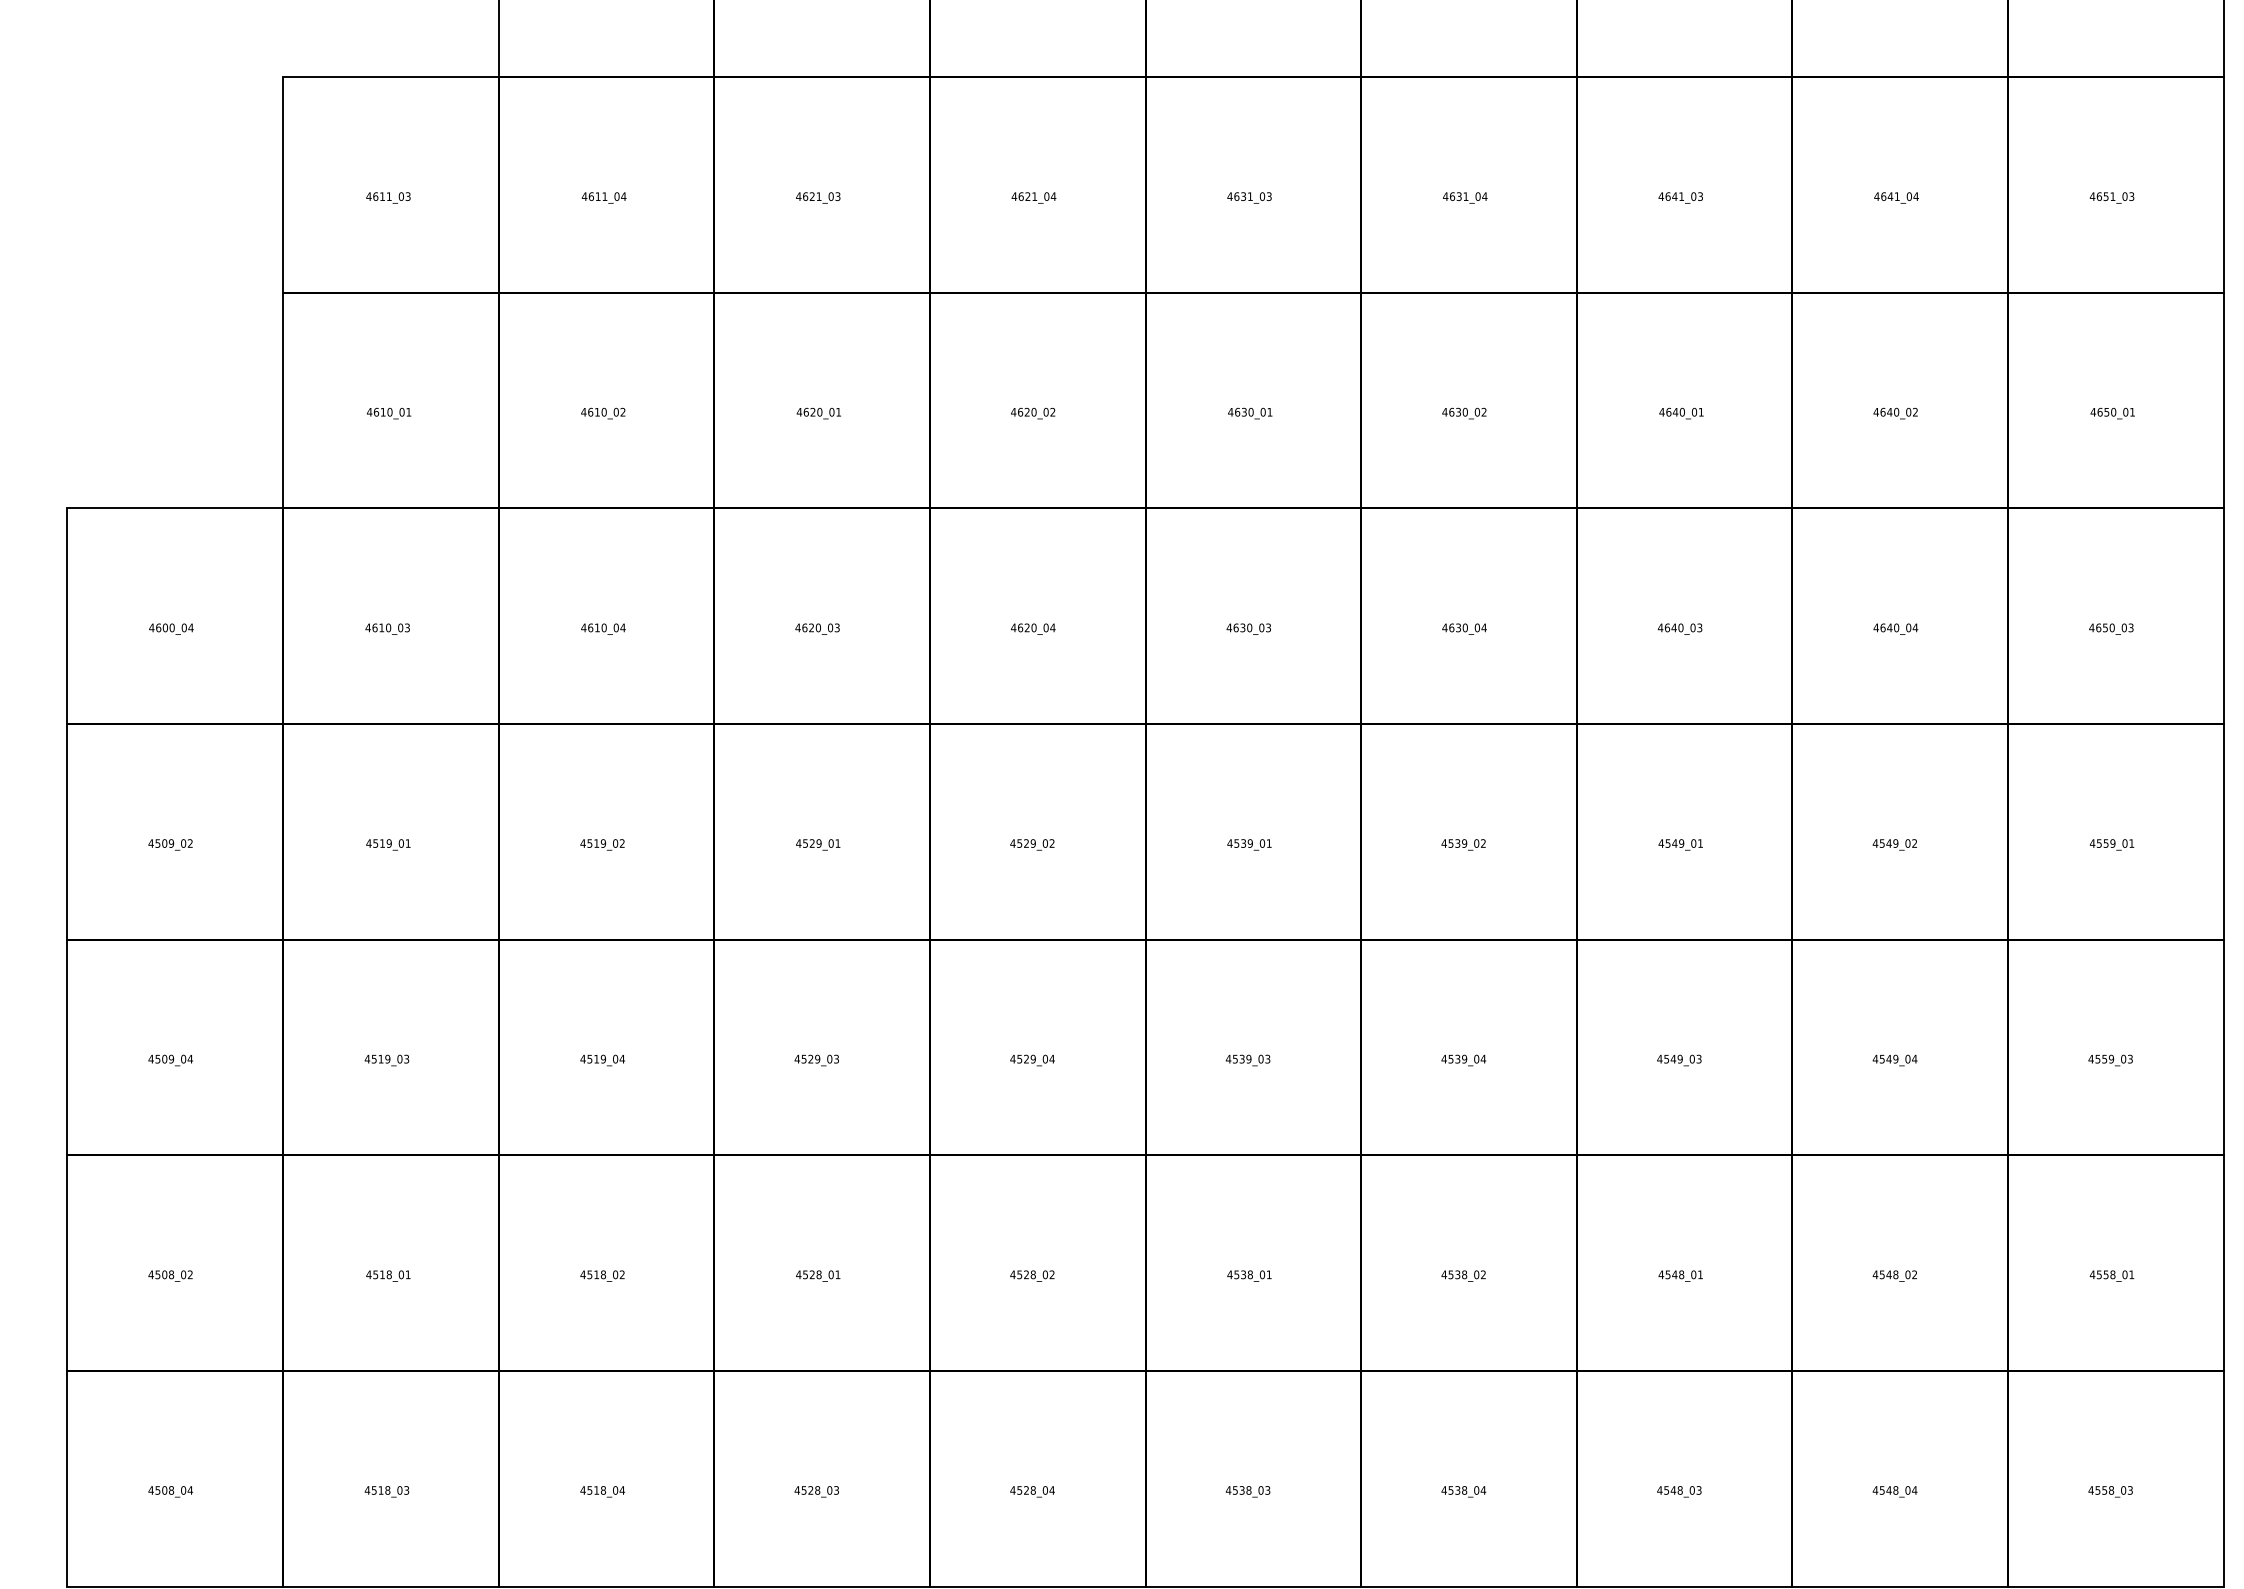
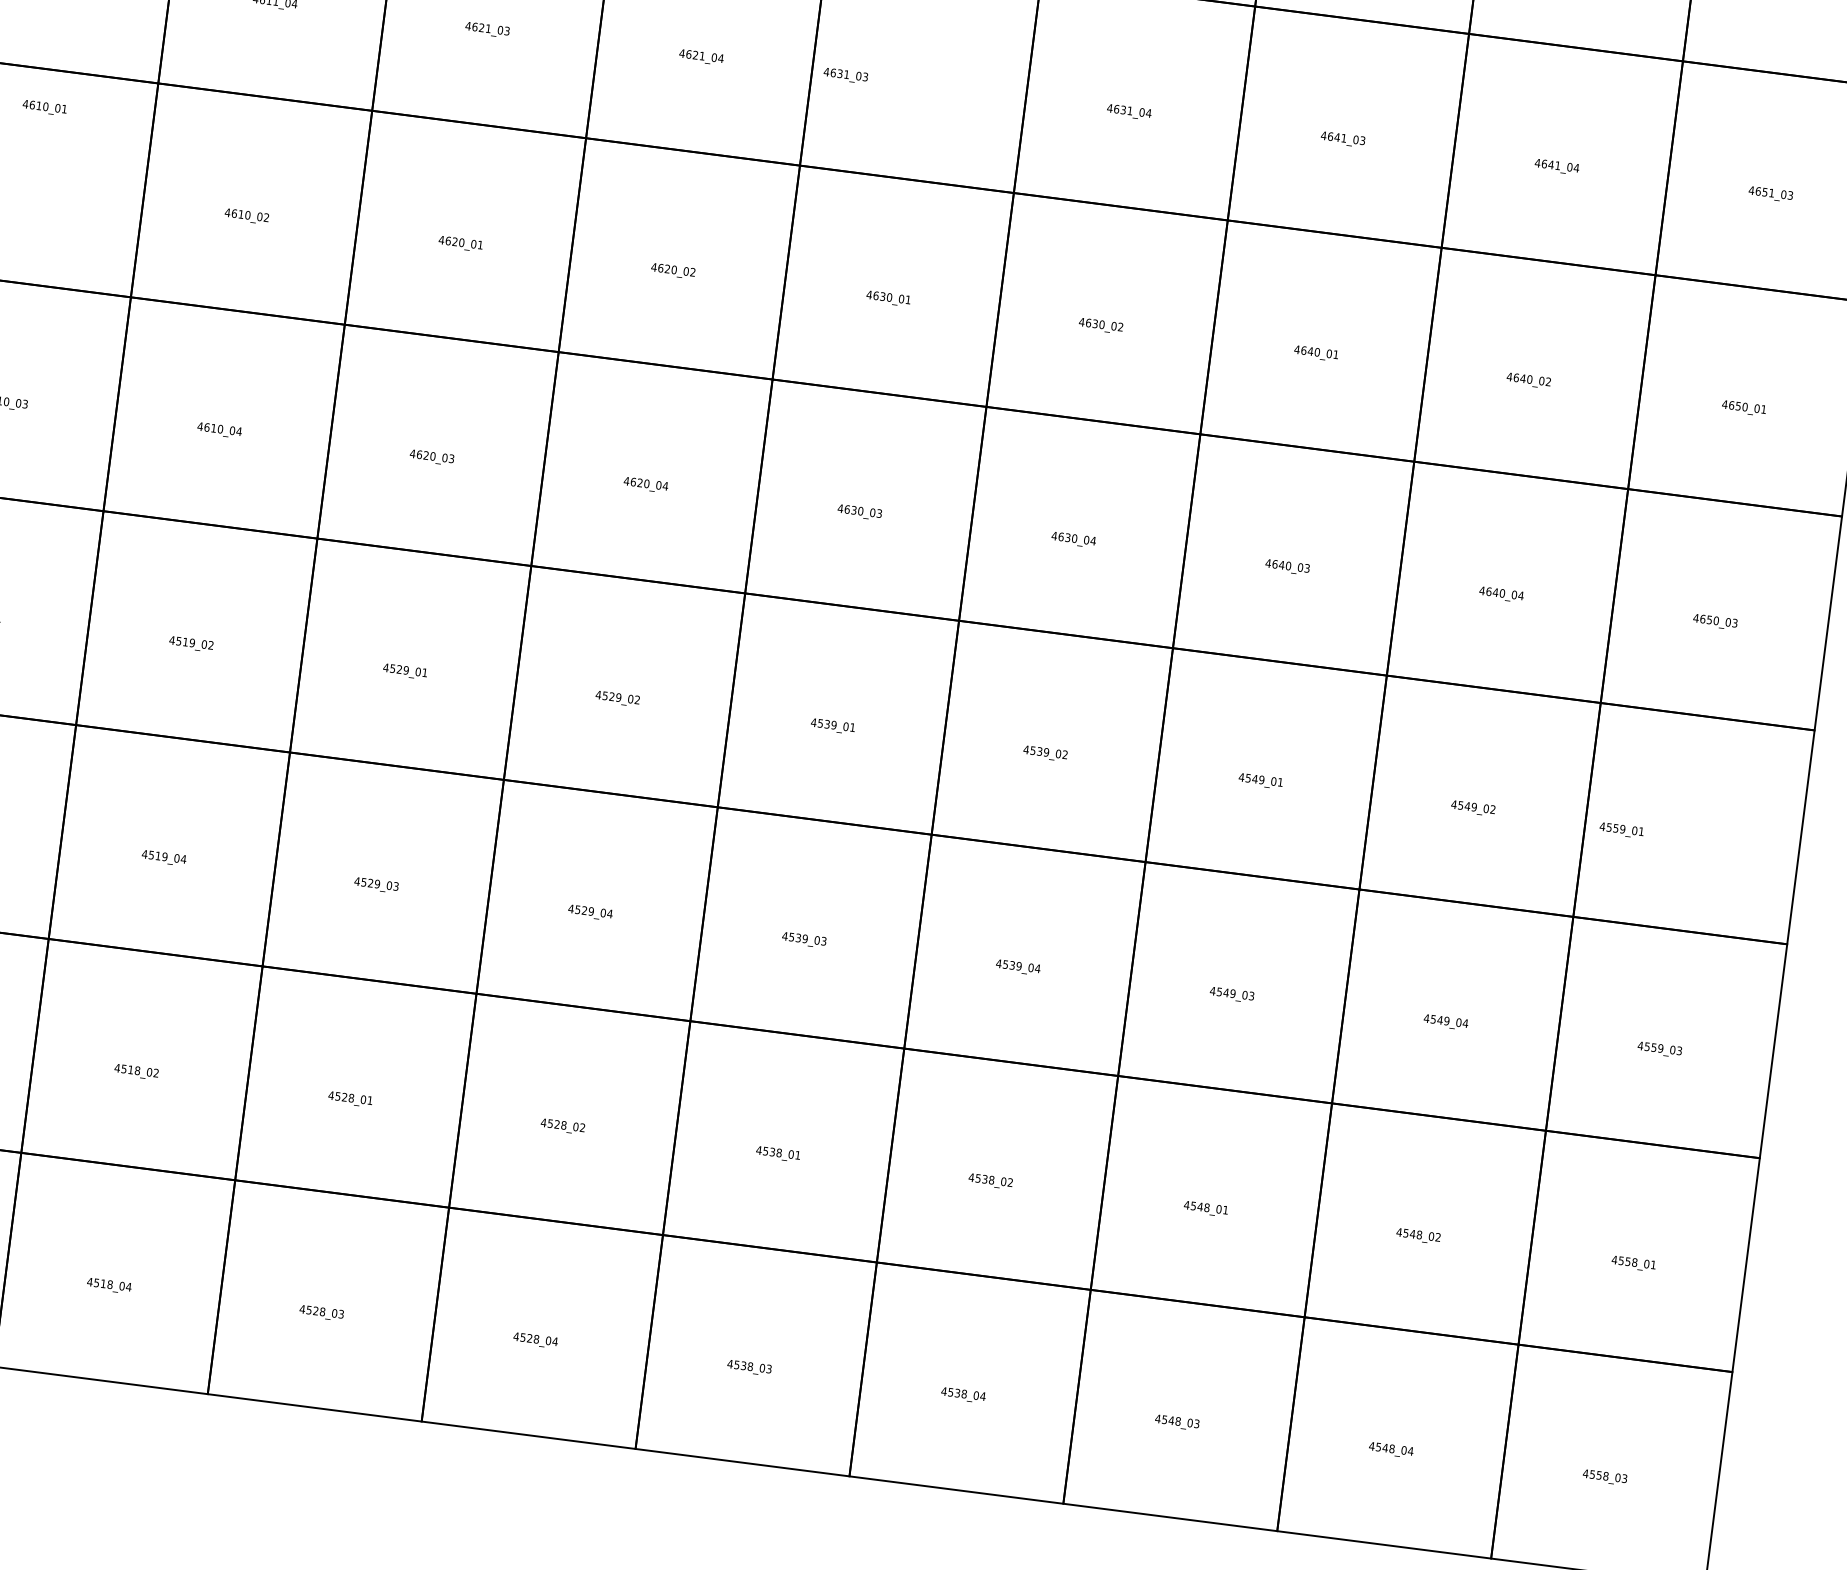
text: (1249, 197) -> (845, 75), moved
text: (389, 413) -> (45, 107), moved
text: (2111, 844) -> (1621, 830), moved

